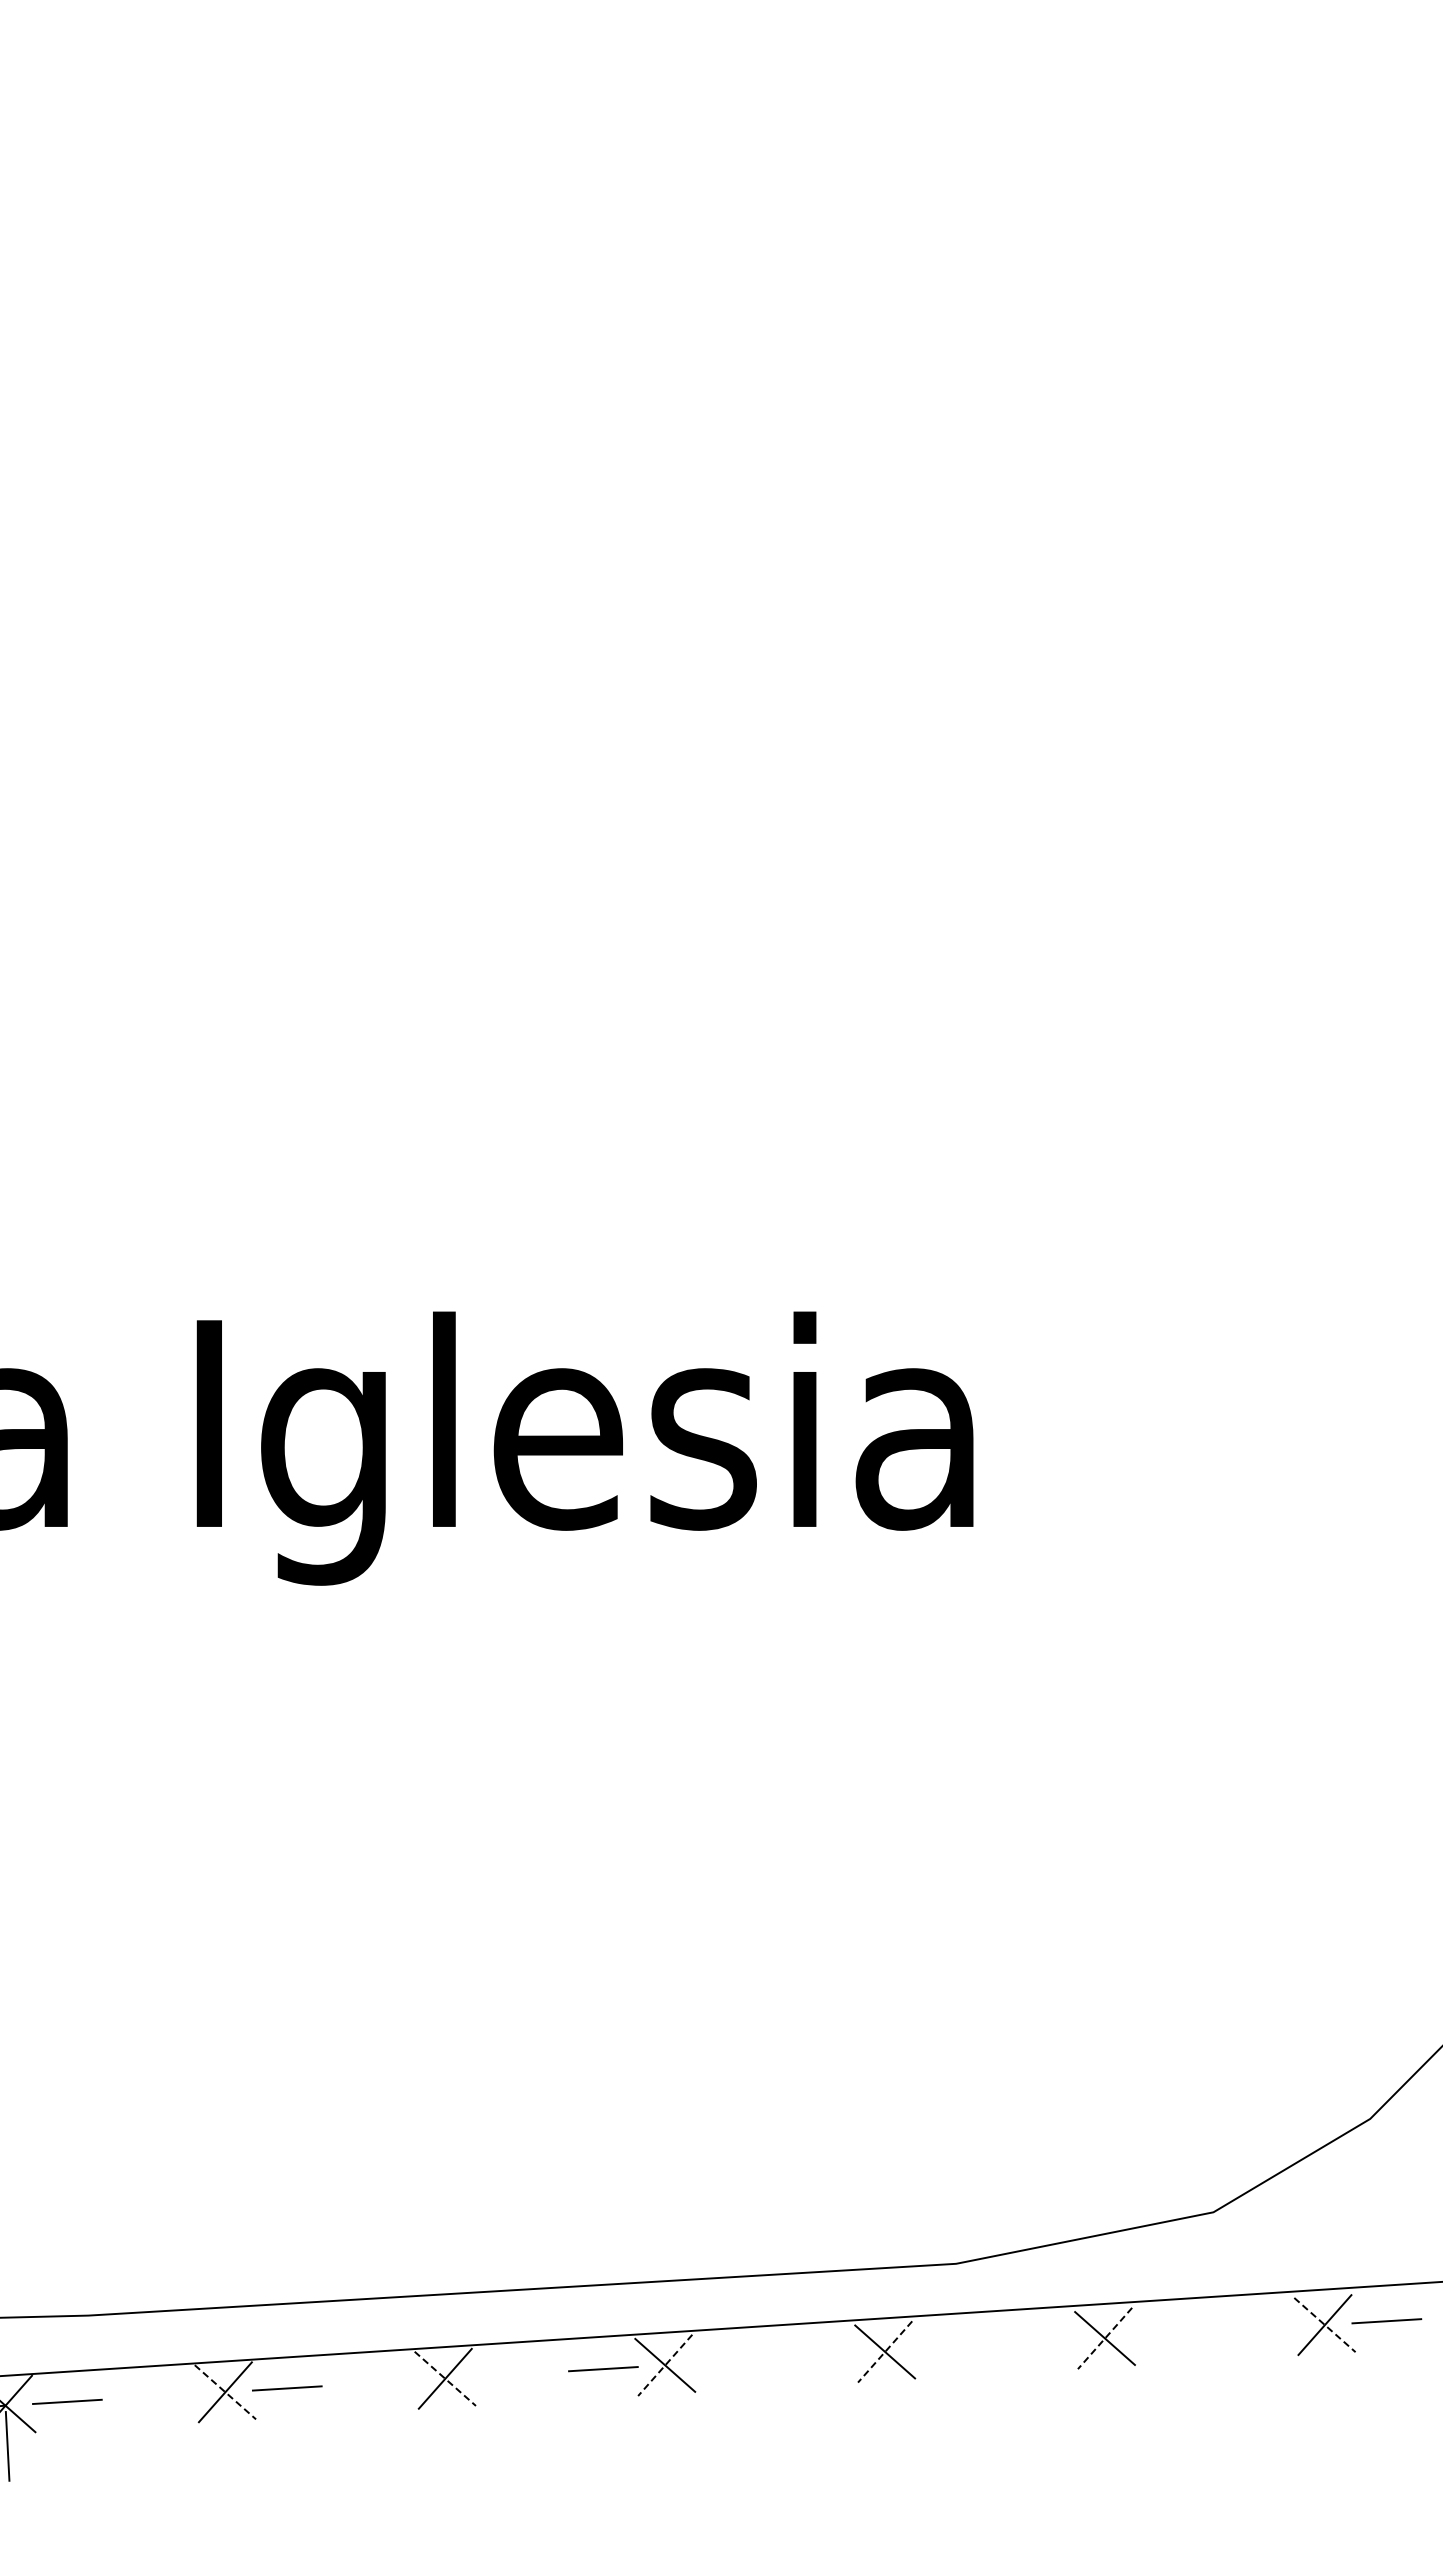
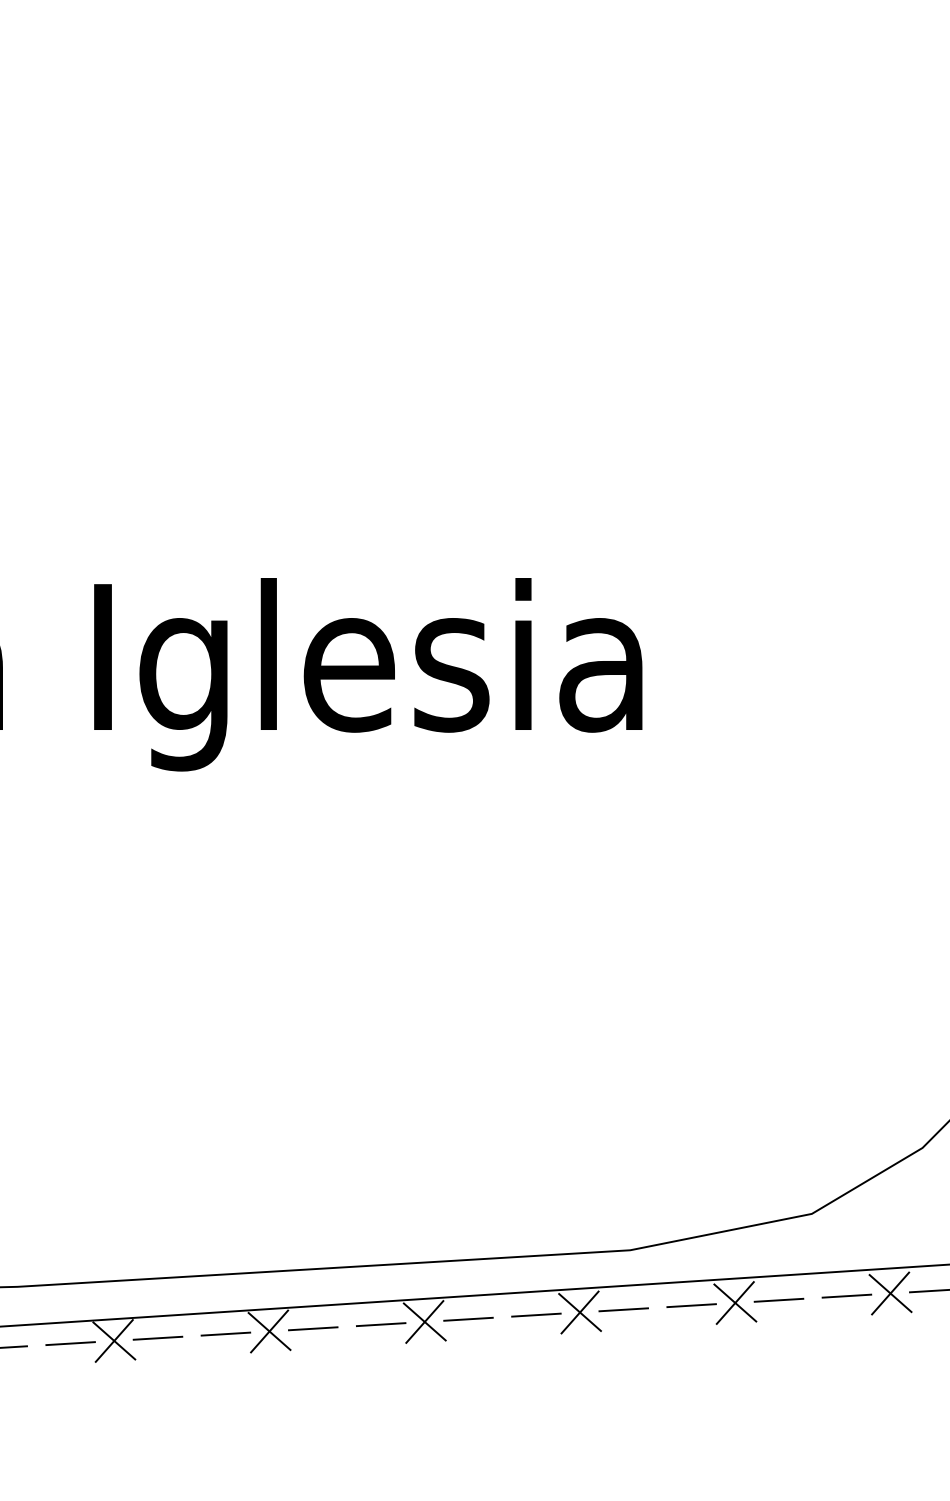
line: (1324, 2325) -> (890, 1293), dashed -> solid
line: (1262, 2328) -> (846, 1295), added
line: (1166, 2334) -> (778, 1300), added
line: (1105, 2338) -> (735, 1303), dashed -> solid
line: (1042, 2342) -> (691, 1305), added
line: (946, 2348) -> (623, 1310), added
line: (885, 2351) -> (580, 1312), dashed -> solid
line: (822, 2355) -> (535, 1315), added
line: (726, 2361) -> (468, 1319), added
line: (665, 2365) -> (425, 1322), dashed -> solid
line: (506, 2374) -> (312, 1328), added
line: (445, 2378) -> (269, 1331), dashed -> solid
line: (383, 2382) -> (225, 1334), added
line: (225, 2392) -> (114, 1341), dashed -> solid
line: (163, 2395) -> (70, 1343), added

